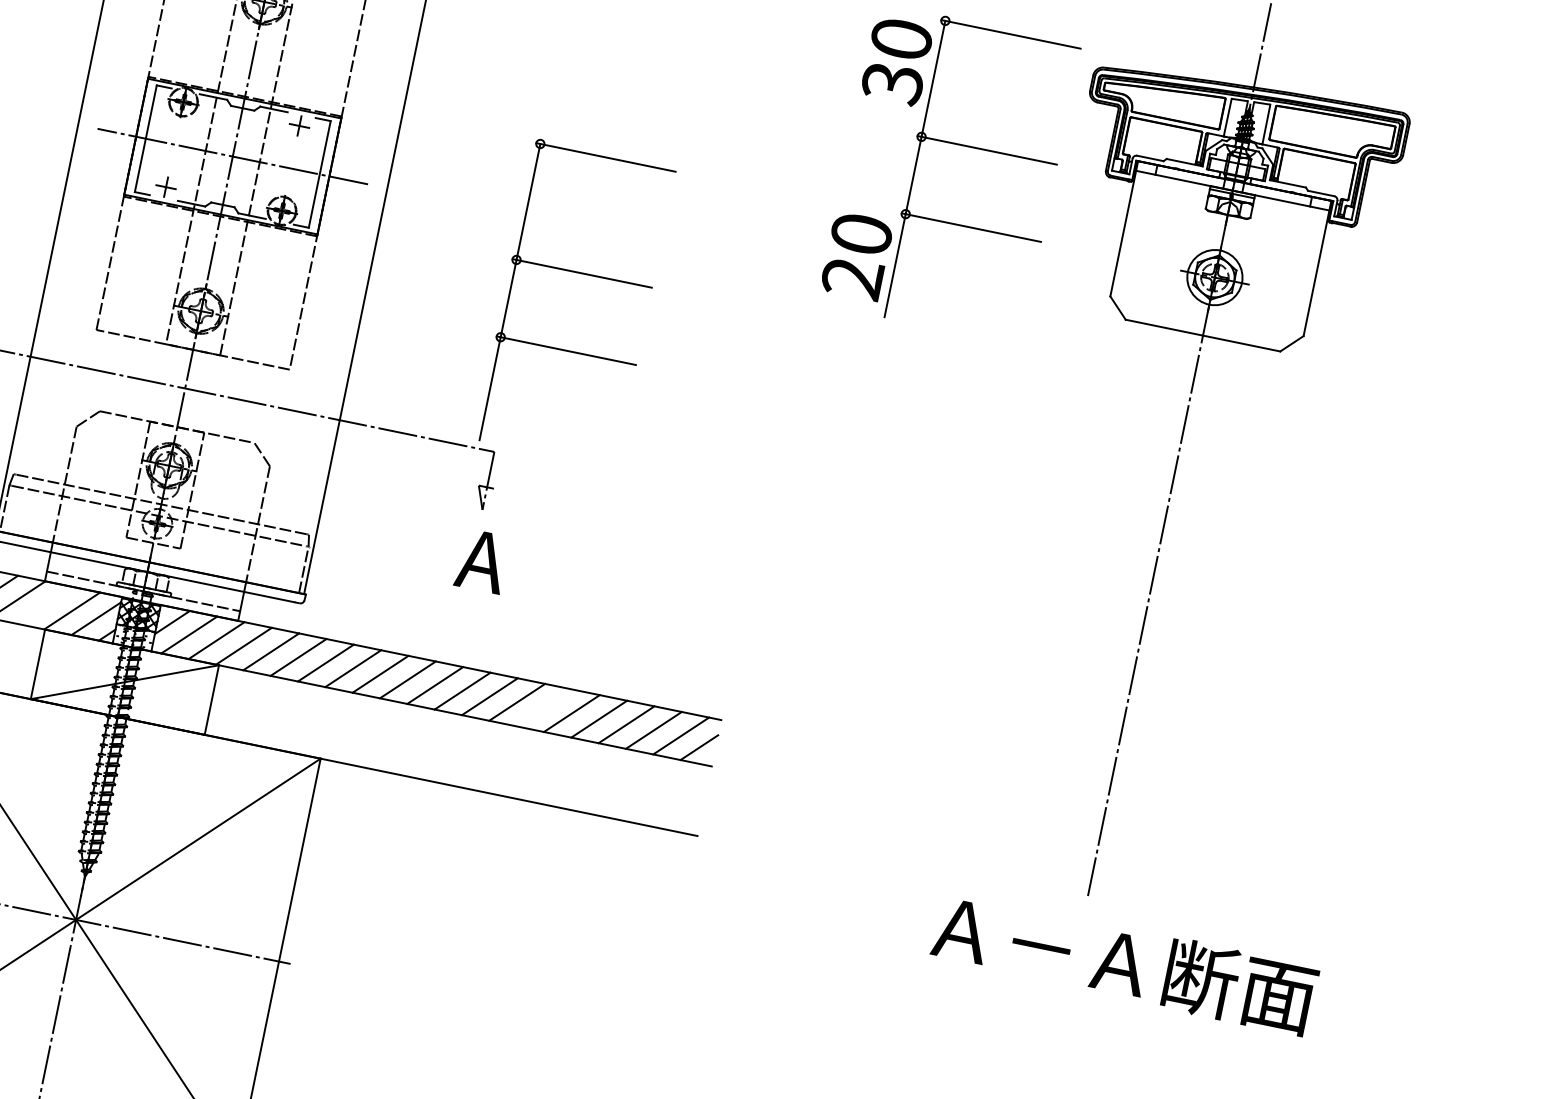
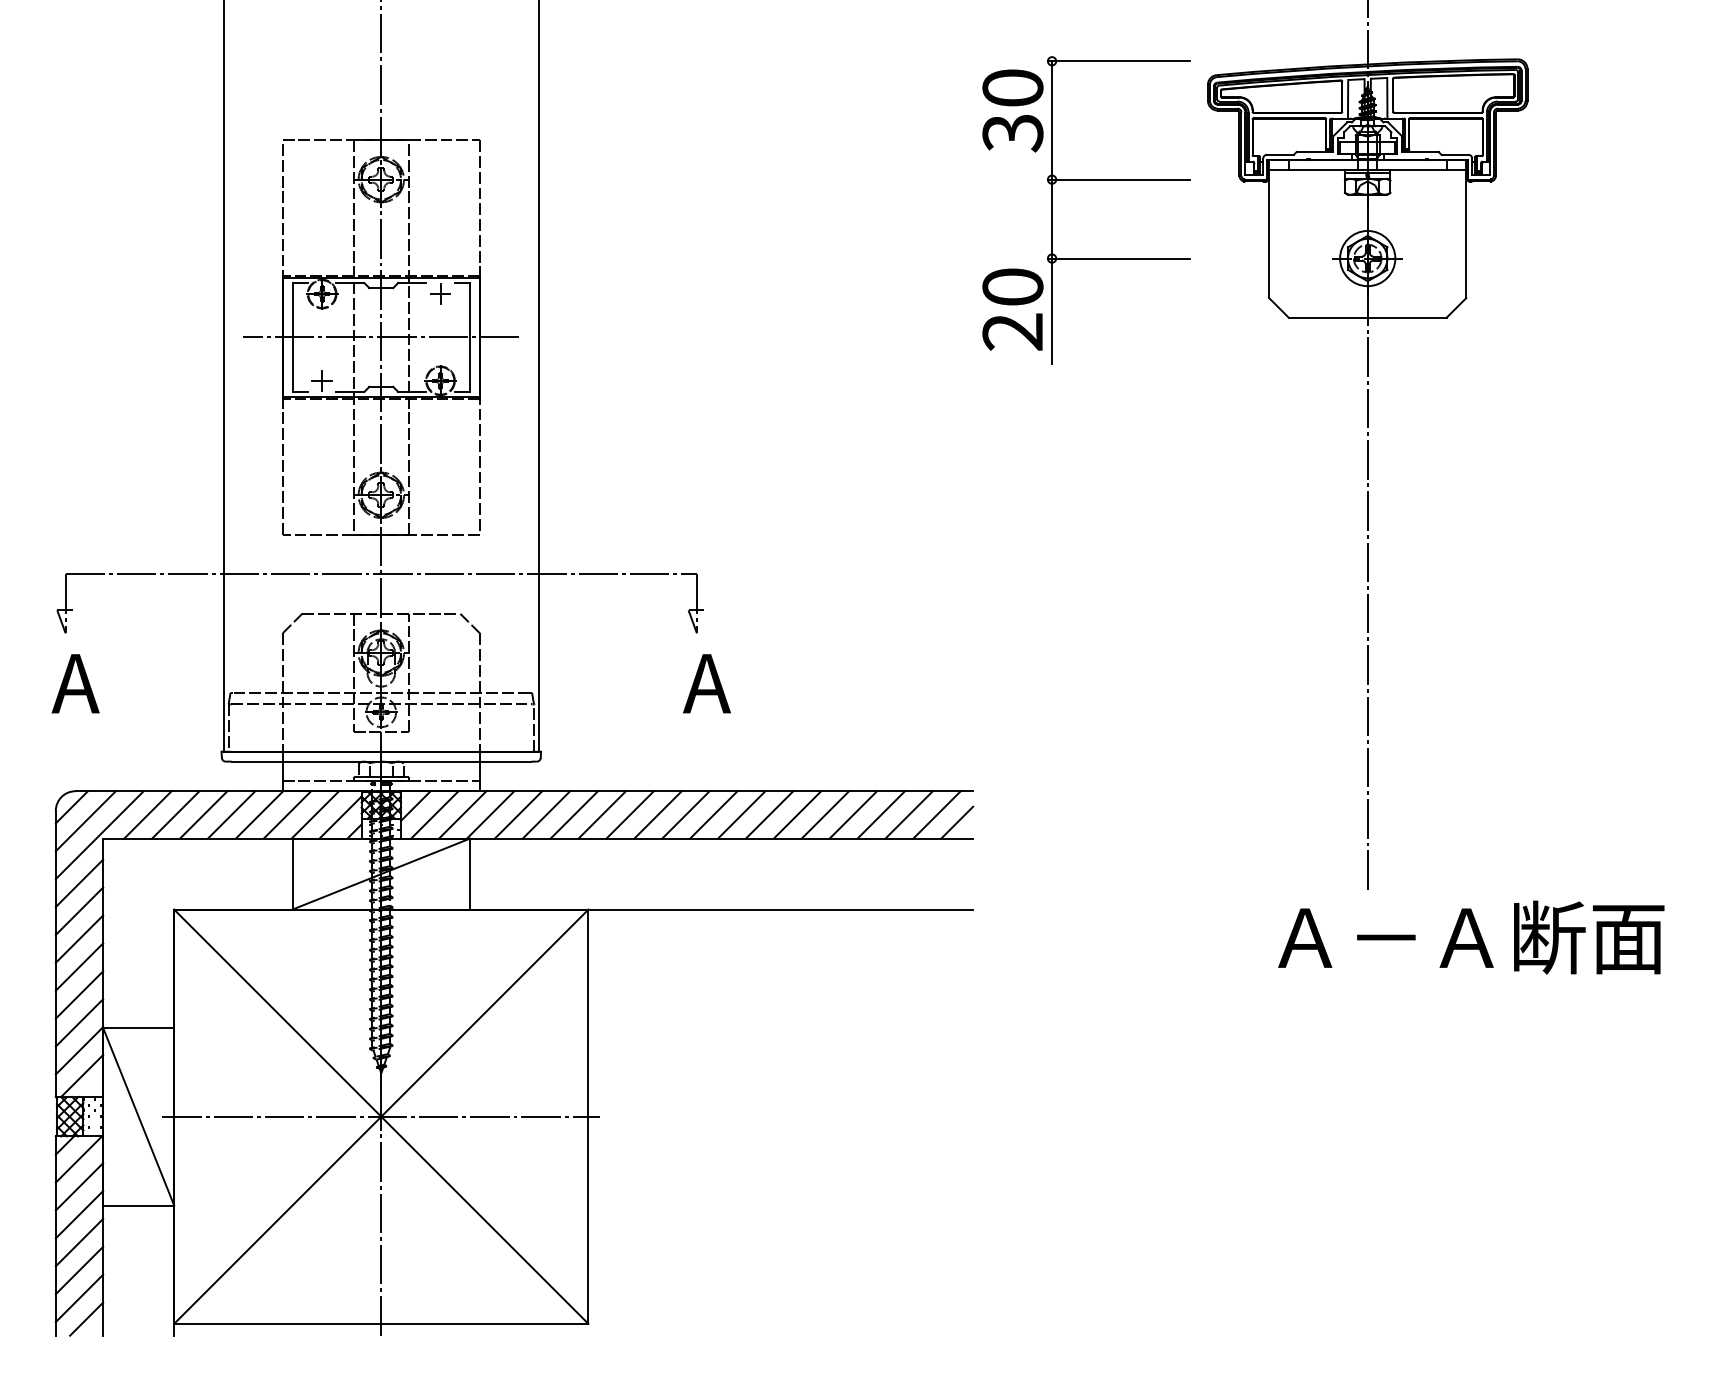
part: (581, 274) -> (746, 382), removed
line: (44, 605) -> (287, 814), added
line: (544, 707) -> (797, 814), added
text: (1124, 963) -> (1471, 937), moved

